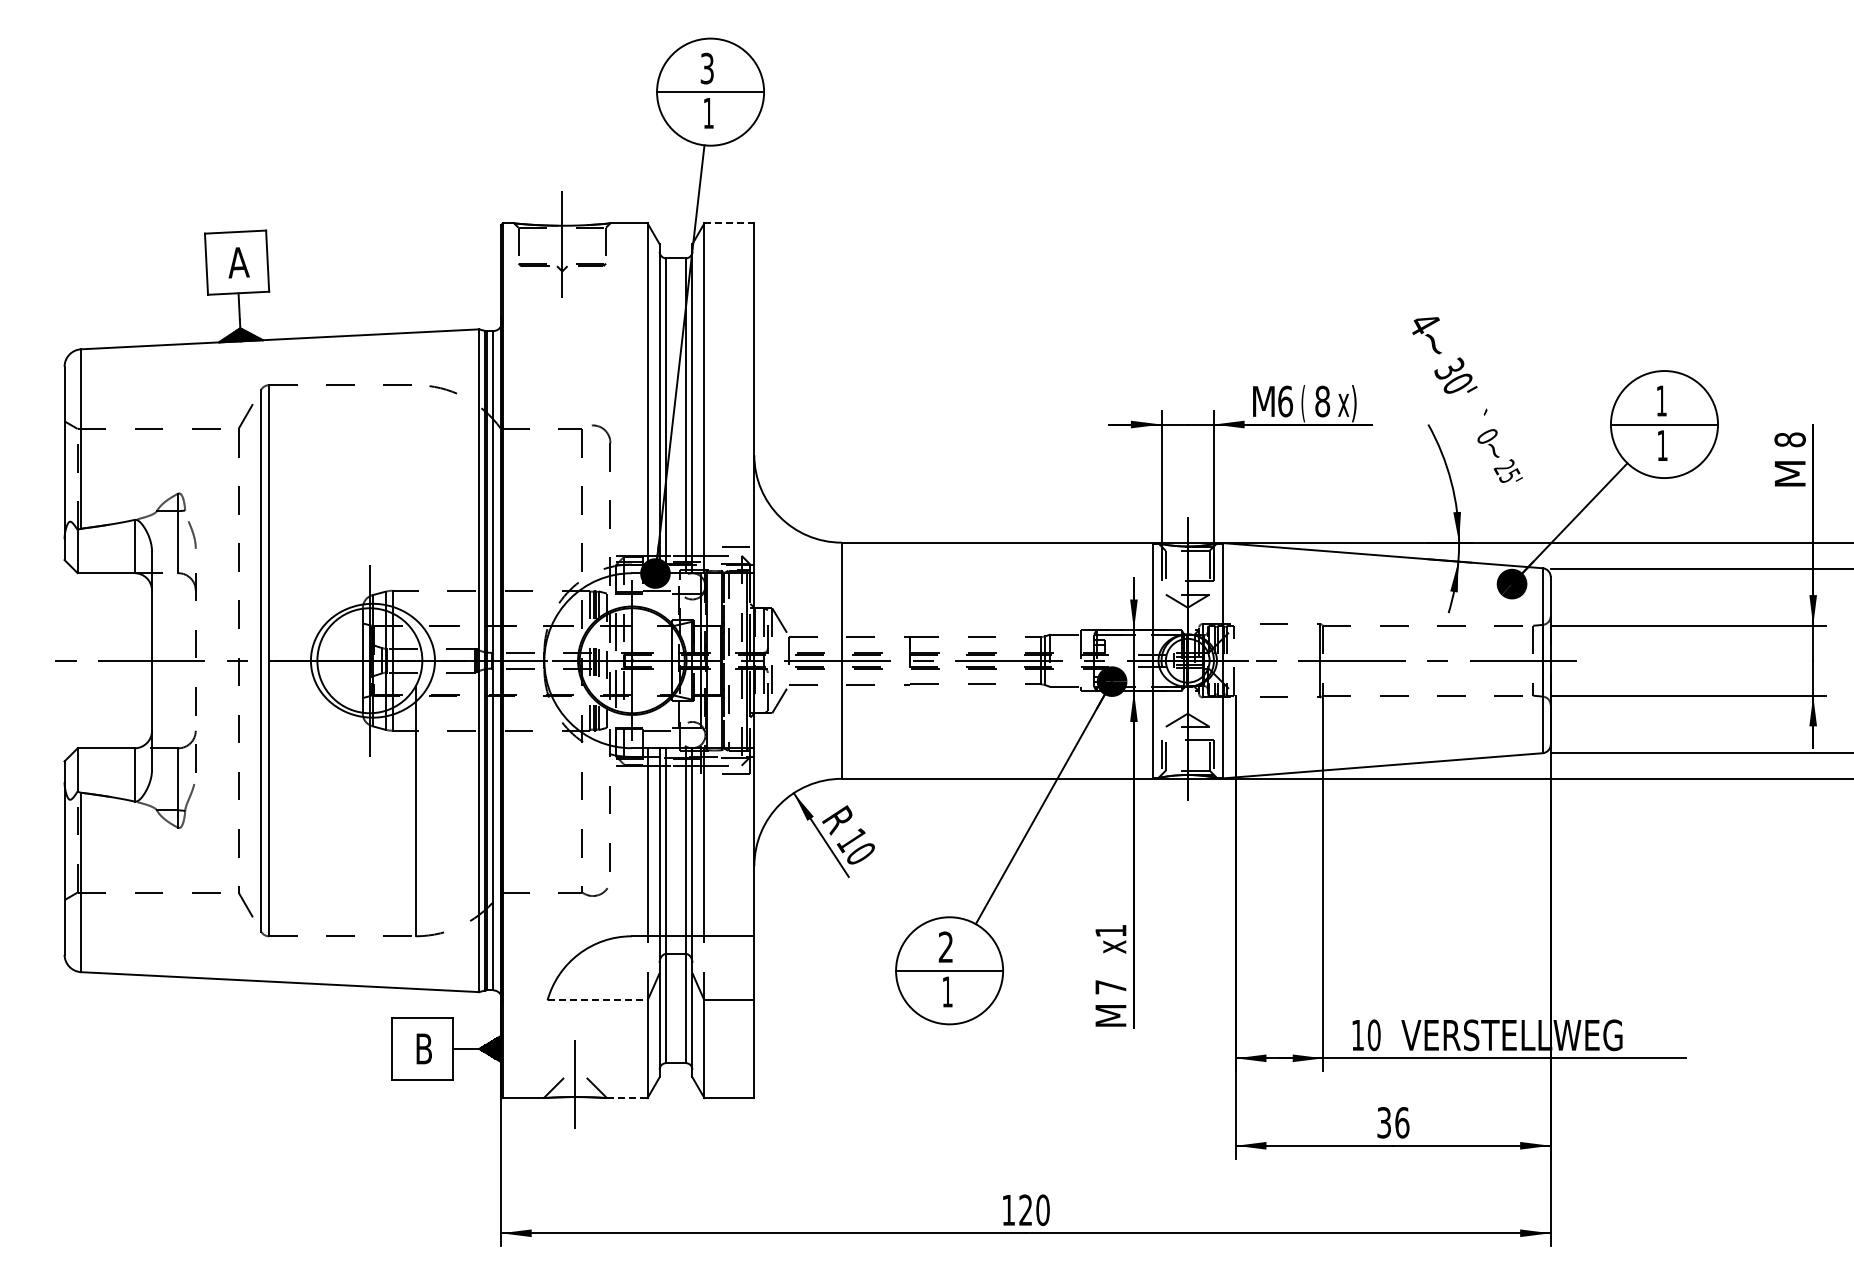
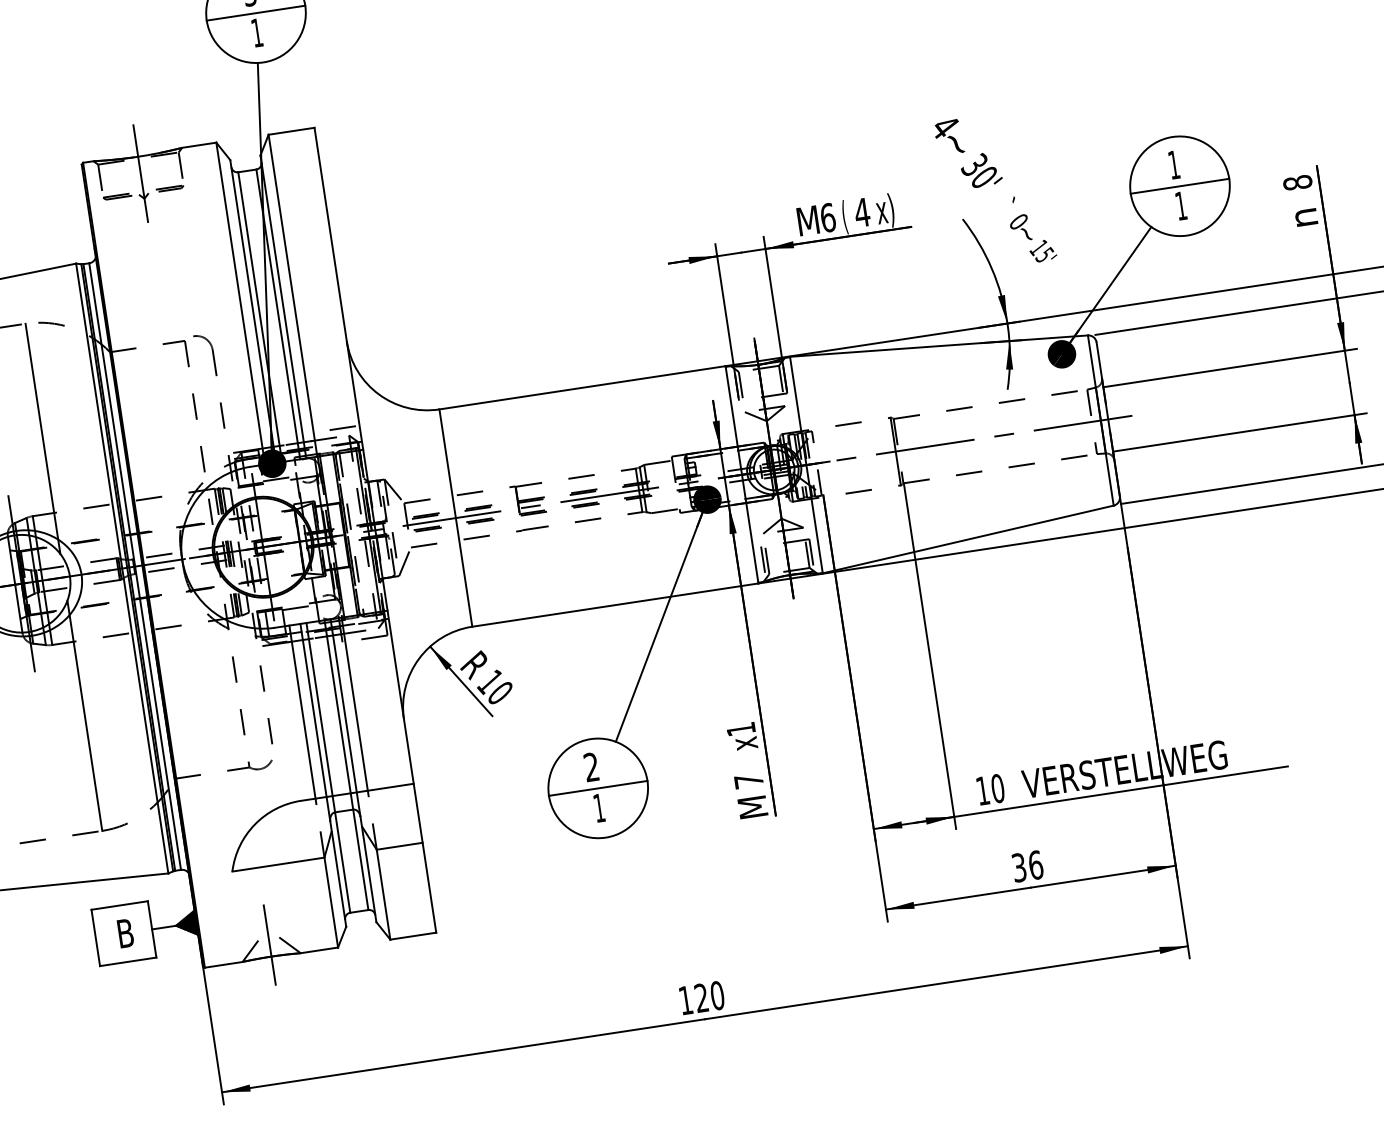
line: (729, 223) -> (291, 131), dashed -> solid
text: (1322, 401) -> (862, 212), 8 -> 4
text: (1503, 467) -> (1037, 248), 25' -> 15'
text: (1789, 473) -> (1301, 213), M -> n
line: (415, 510) -> (42, 439), added
line: (598, 1000) -> (279, 864), dashed -> solid
line: (627, 1098) -> (319, 950), dashed -> solid

